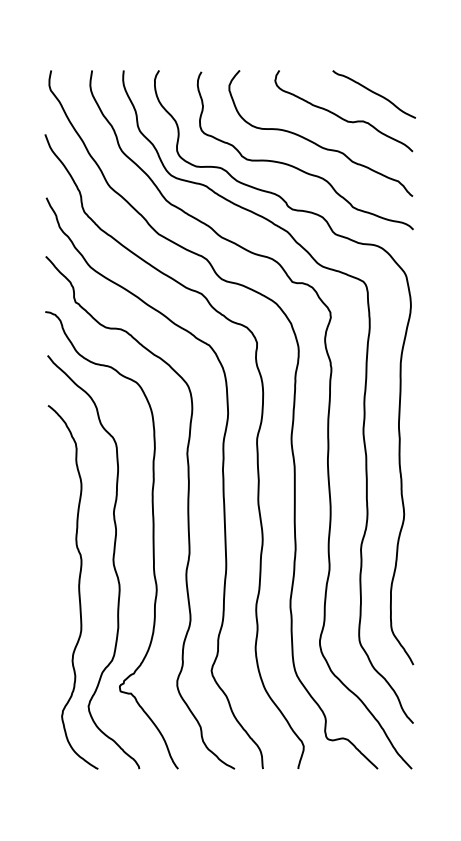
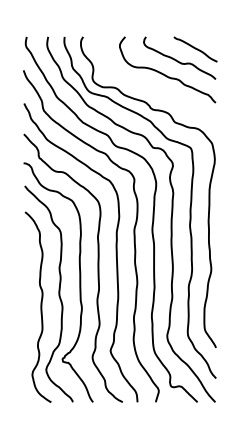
curve: (295, 165) -> (154, 86), removed

